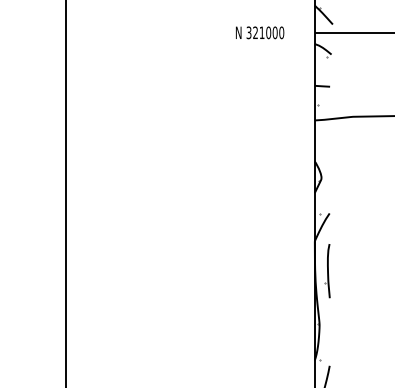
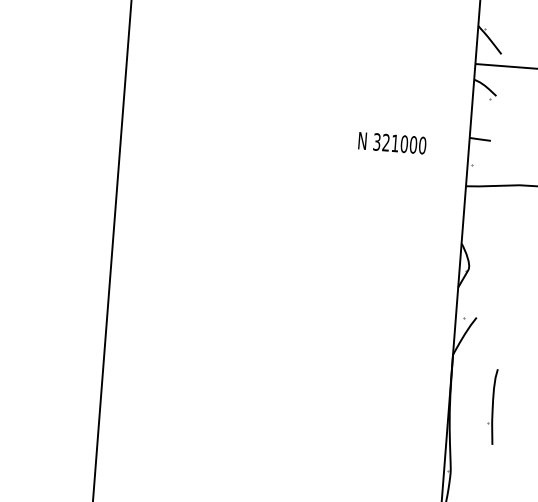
text: (260, 32) -> (393, 142), moved
part: (327, 271) -> (492, 407), moved

